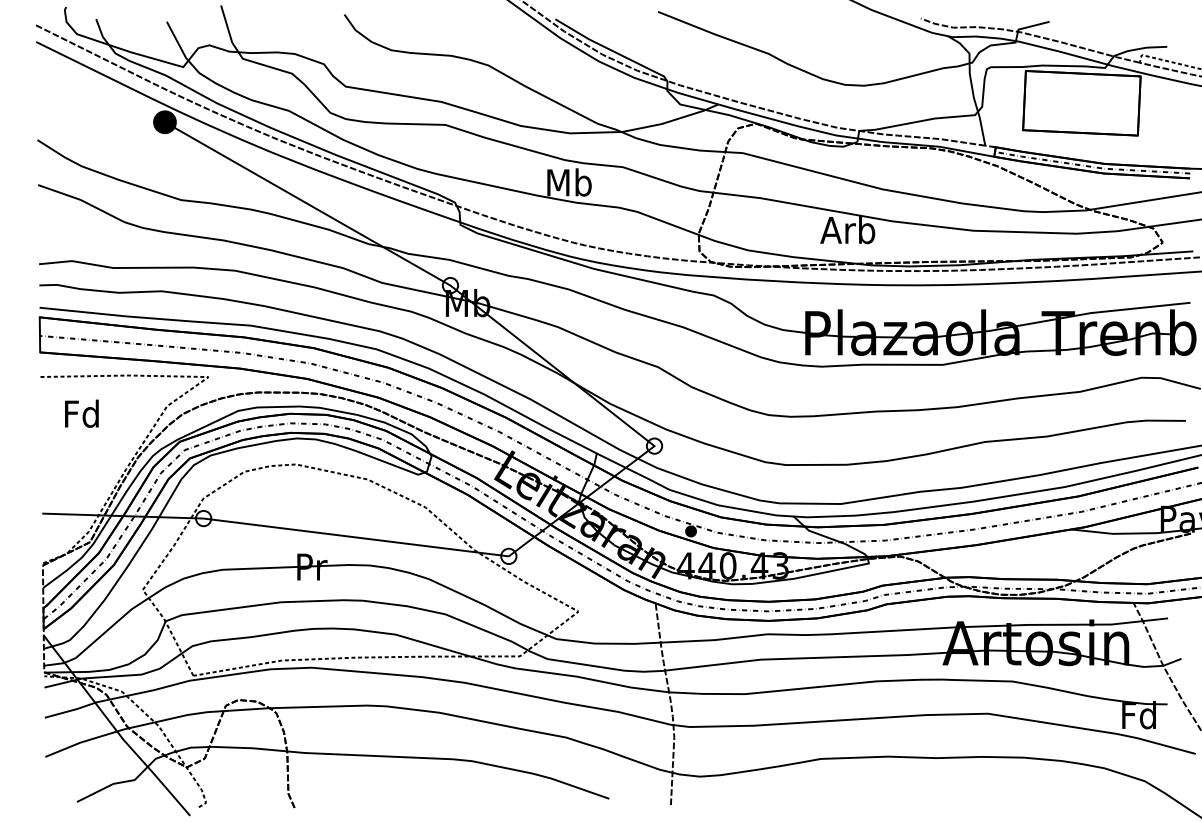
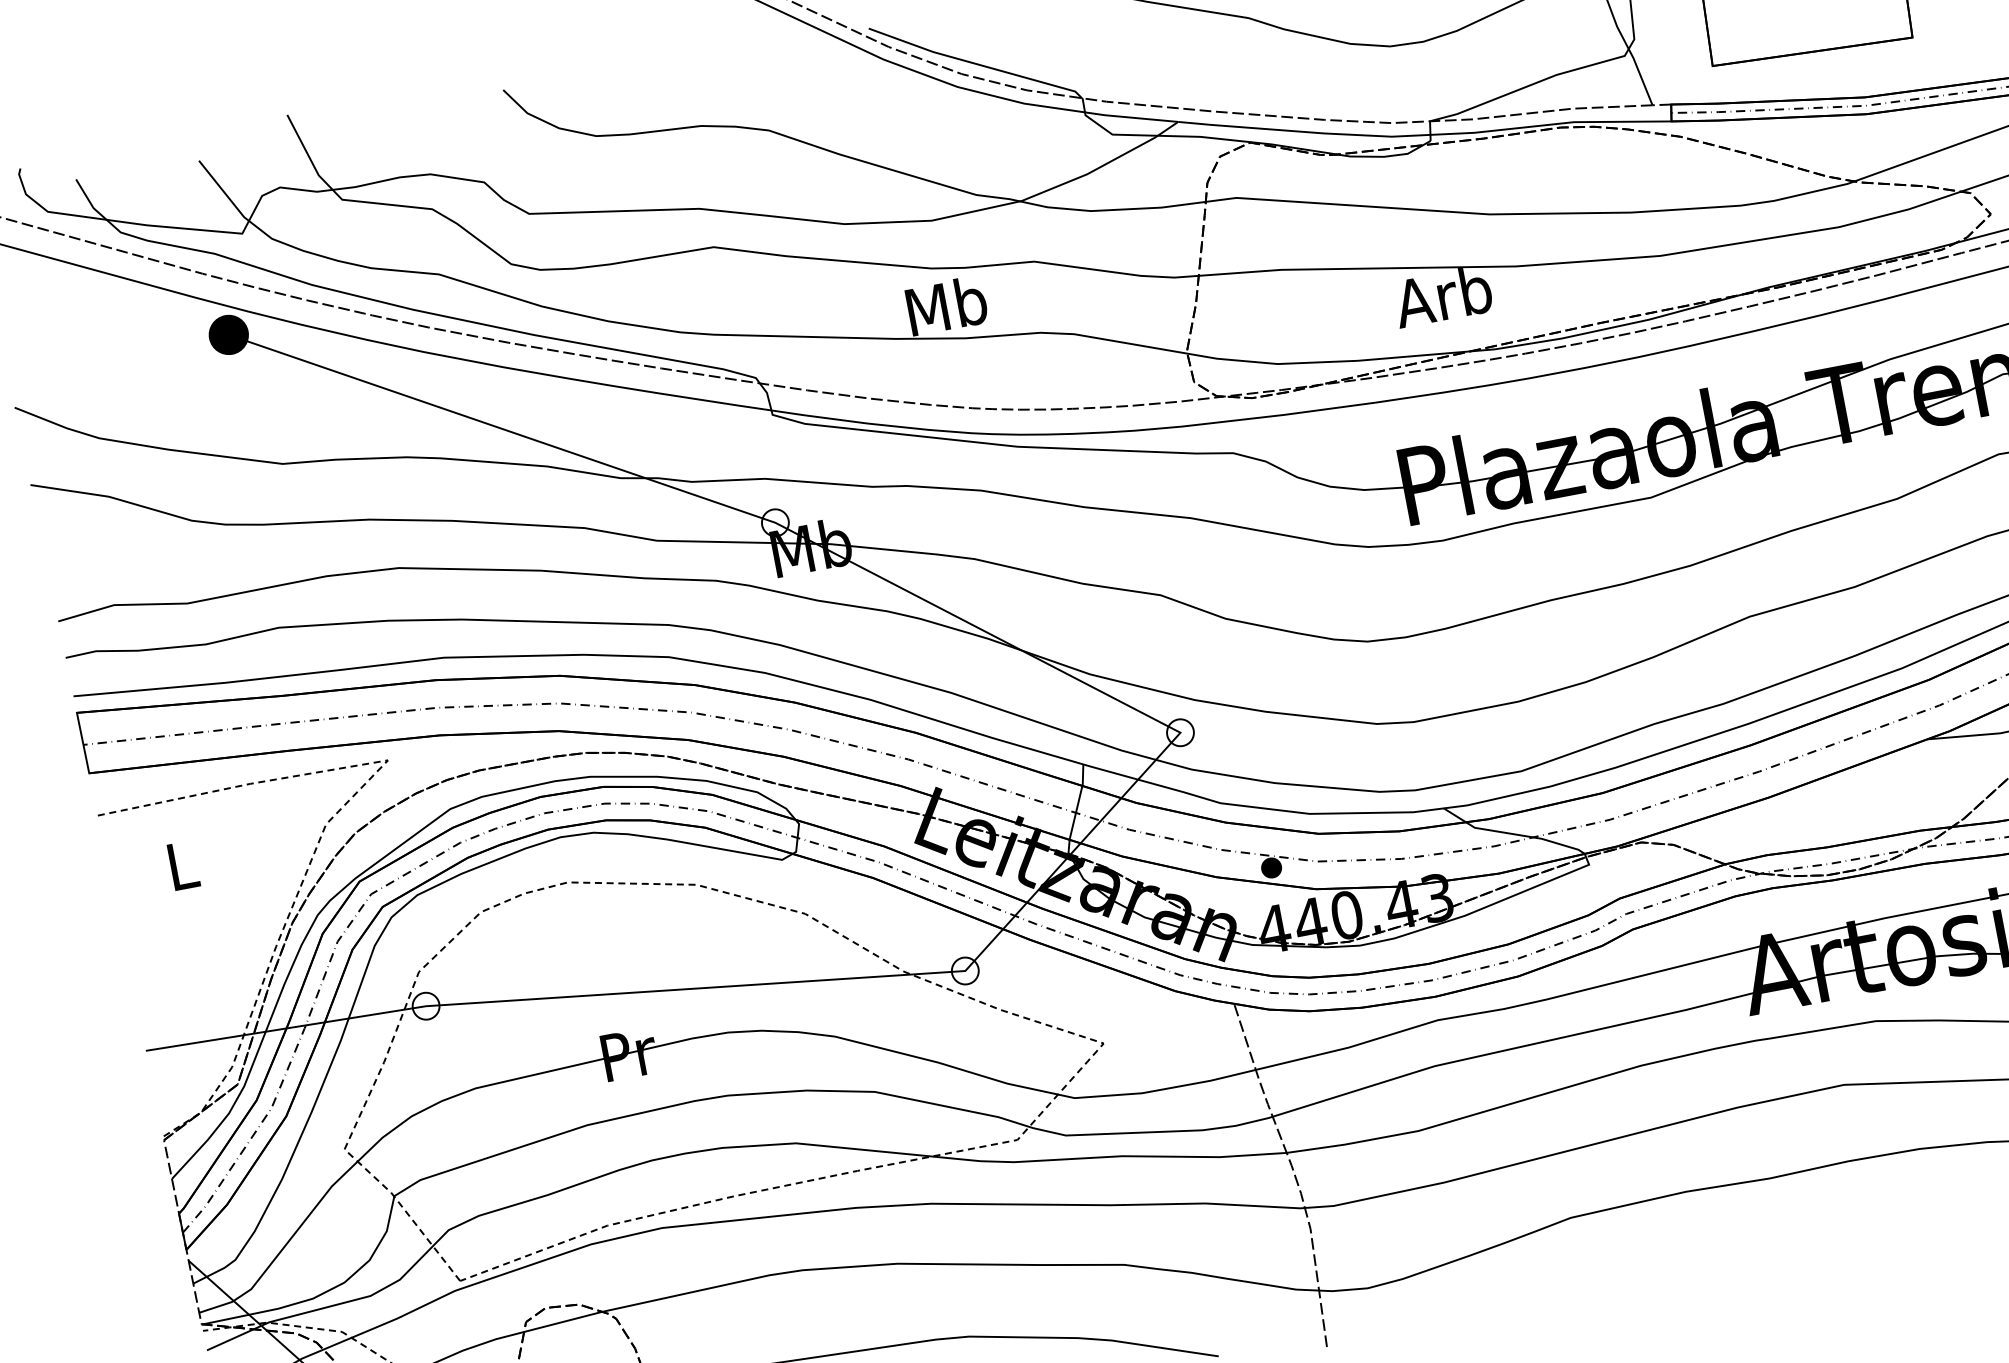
text: (81, 413) -> (180, 865), Fd -> L

